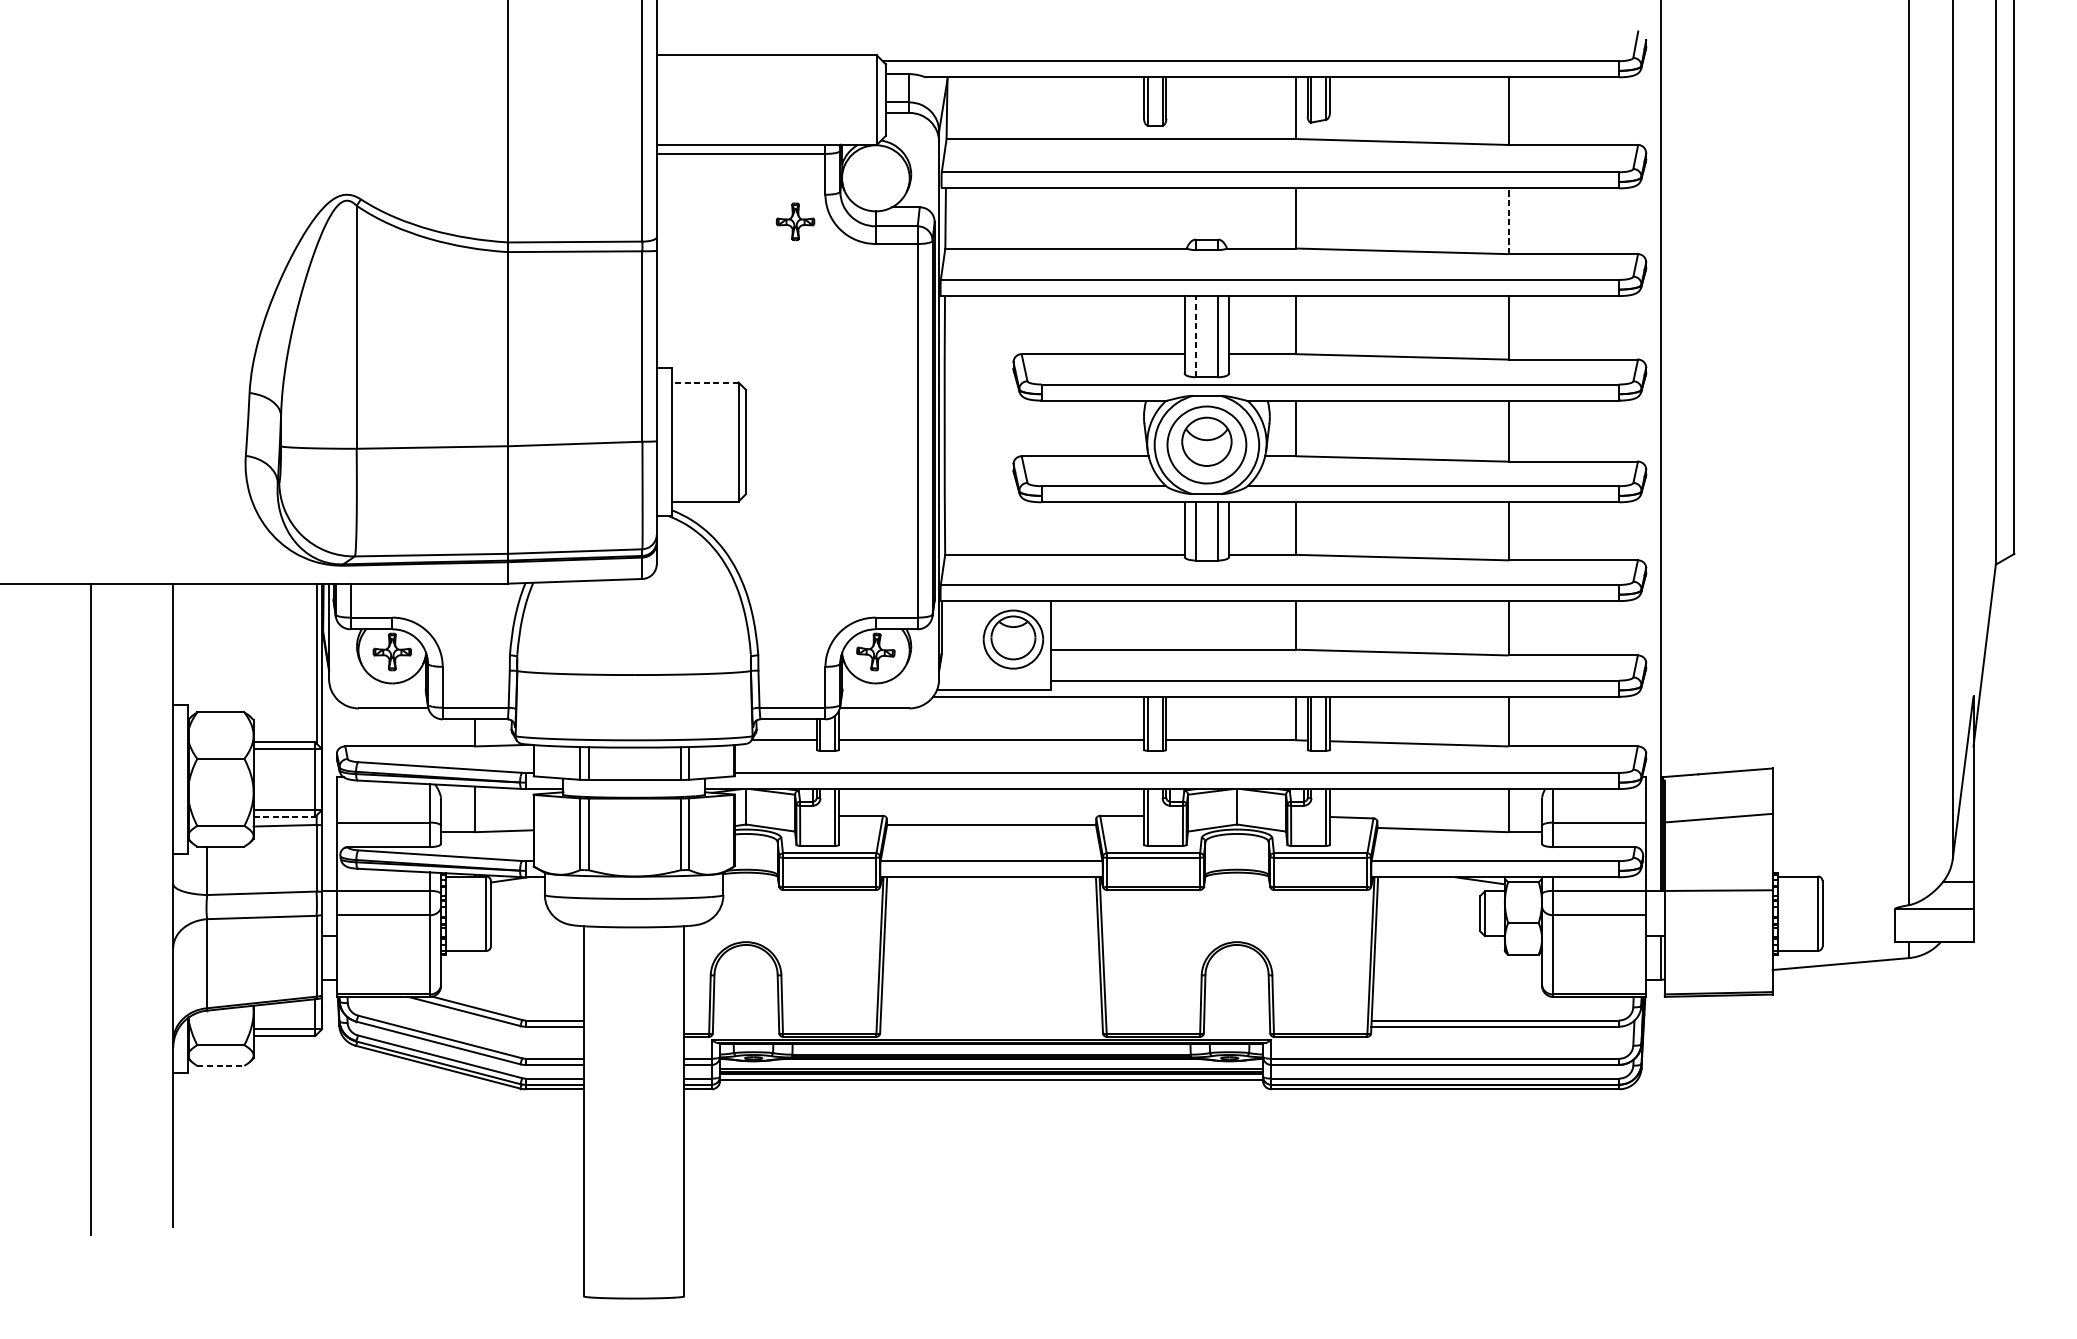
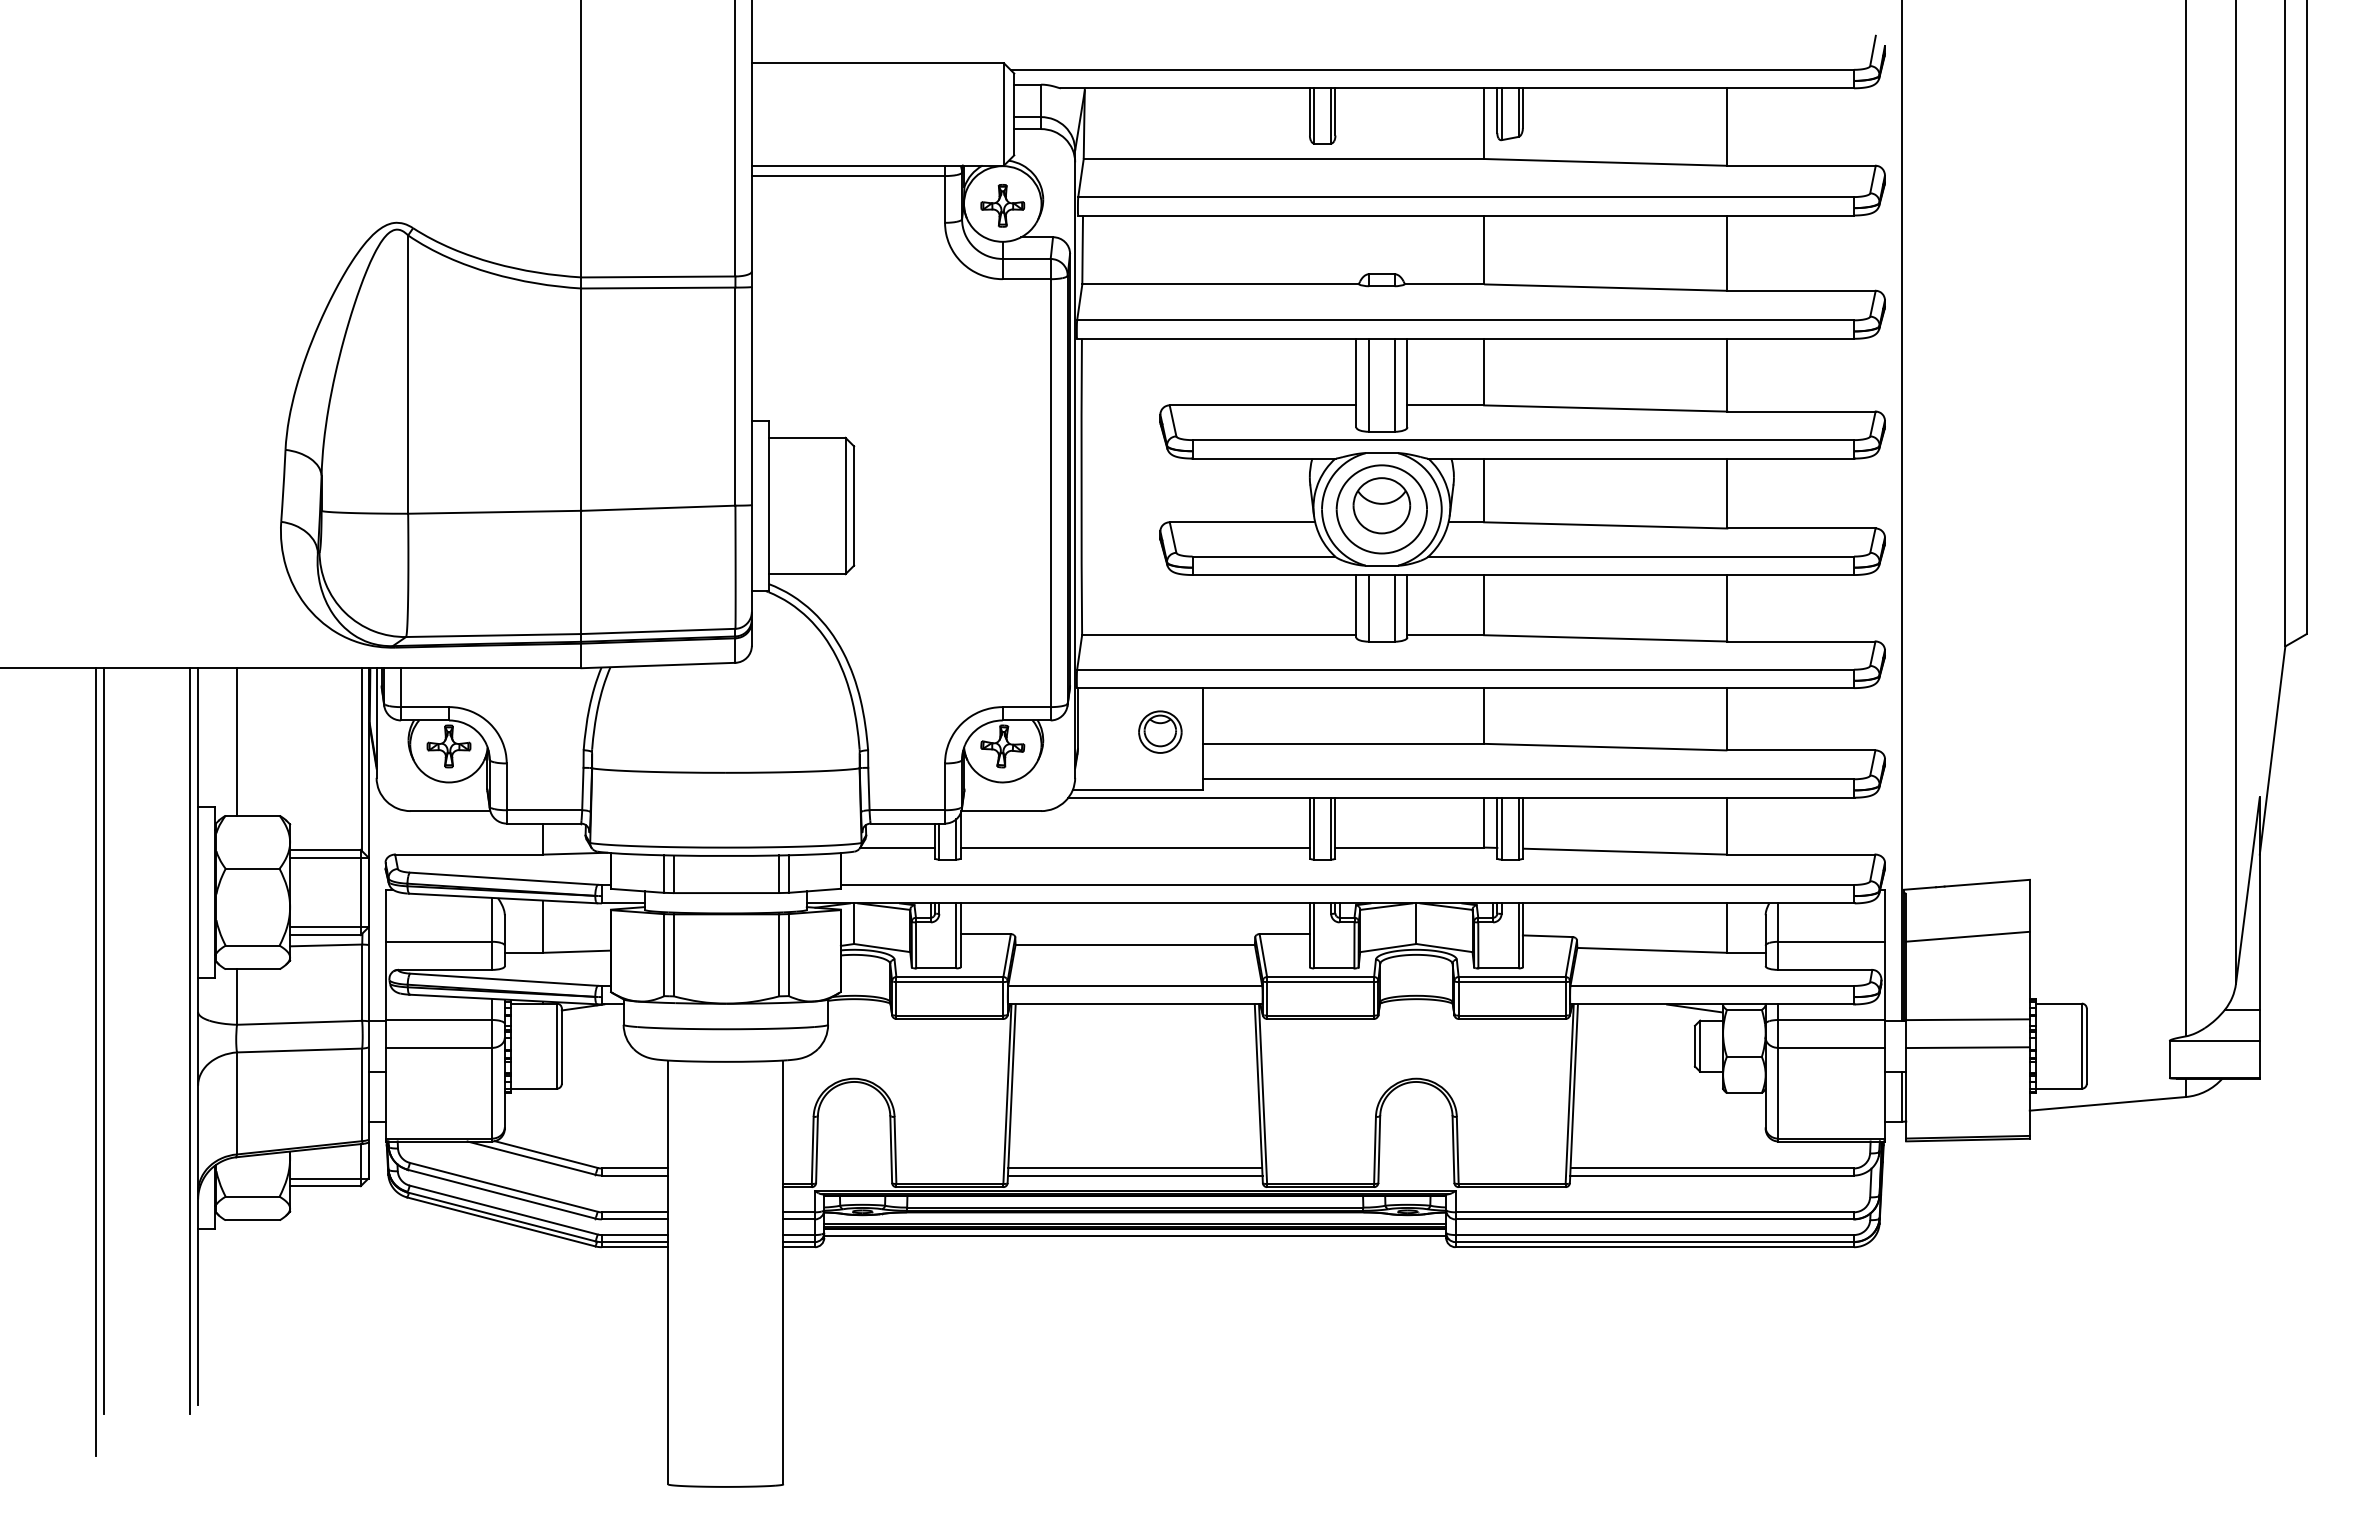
part: (795, 221) -> (1002, 205), moved
line: (1508, 221) -> (1727, 253), dashed -> solid
line: (1196, 336) -> (1369, 385), dashed -> solid
line: (704, 382) -> (806, 437), dashed -> solid
part: (1013, 638) -> (1160, 731), size x0.62
line: (207, 647) -> (237, 741), added
line: (284, 817) -> (325, 935), dashed -> solid
line: (165, 908) -> (189, 1040), added
line: (1718, 914) -> (1967, 1047), added
line: (83, 927) -> (95, 1062), added
line: (991, 1020) -> (1135, 1168), added
line: (990, 1026) -> (1134, 1175), added
line: (220, 1065) -> (252, 1220), dashed -> solid

